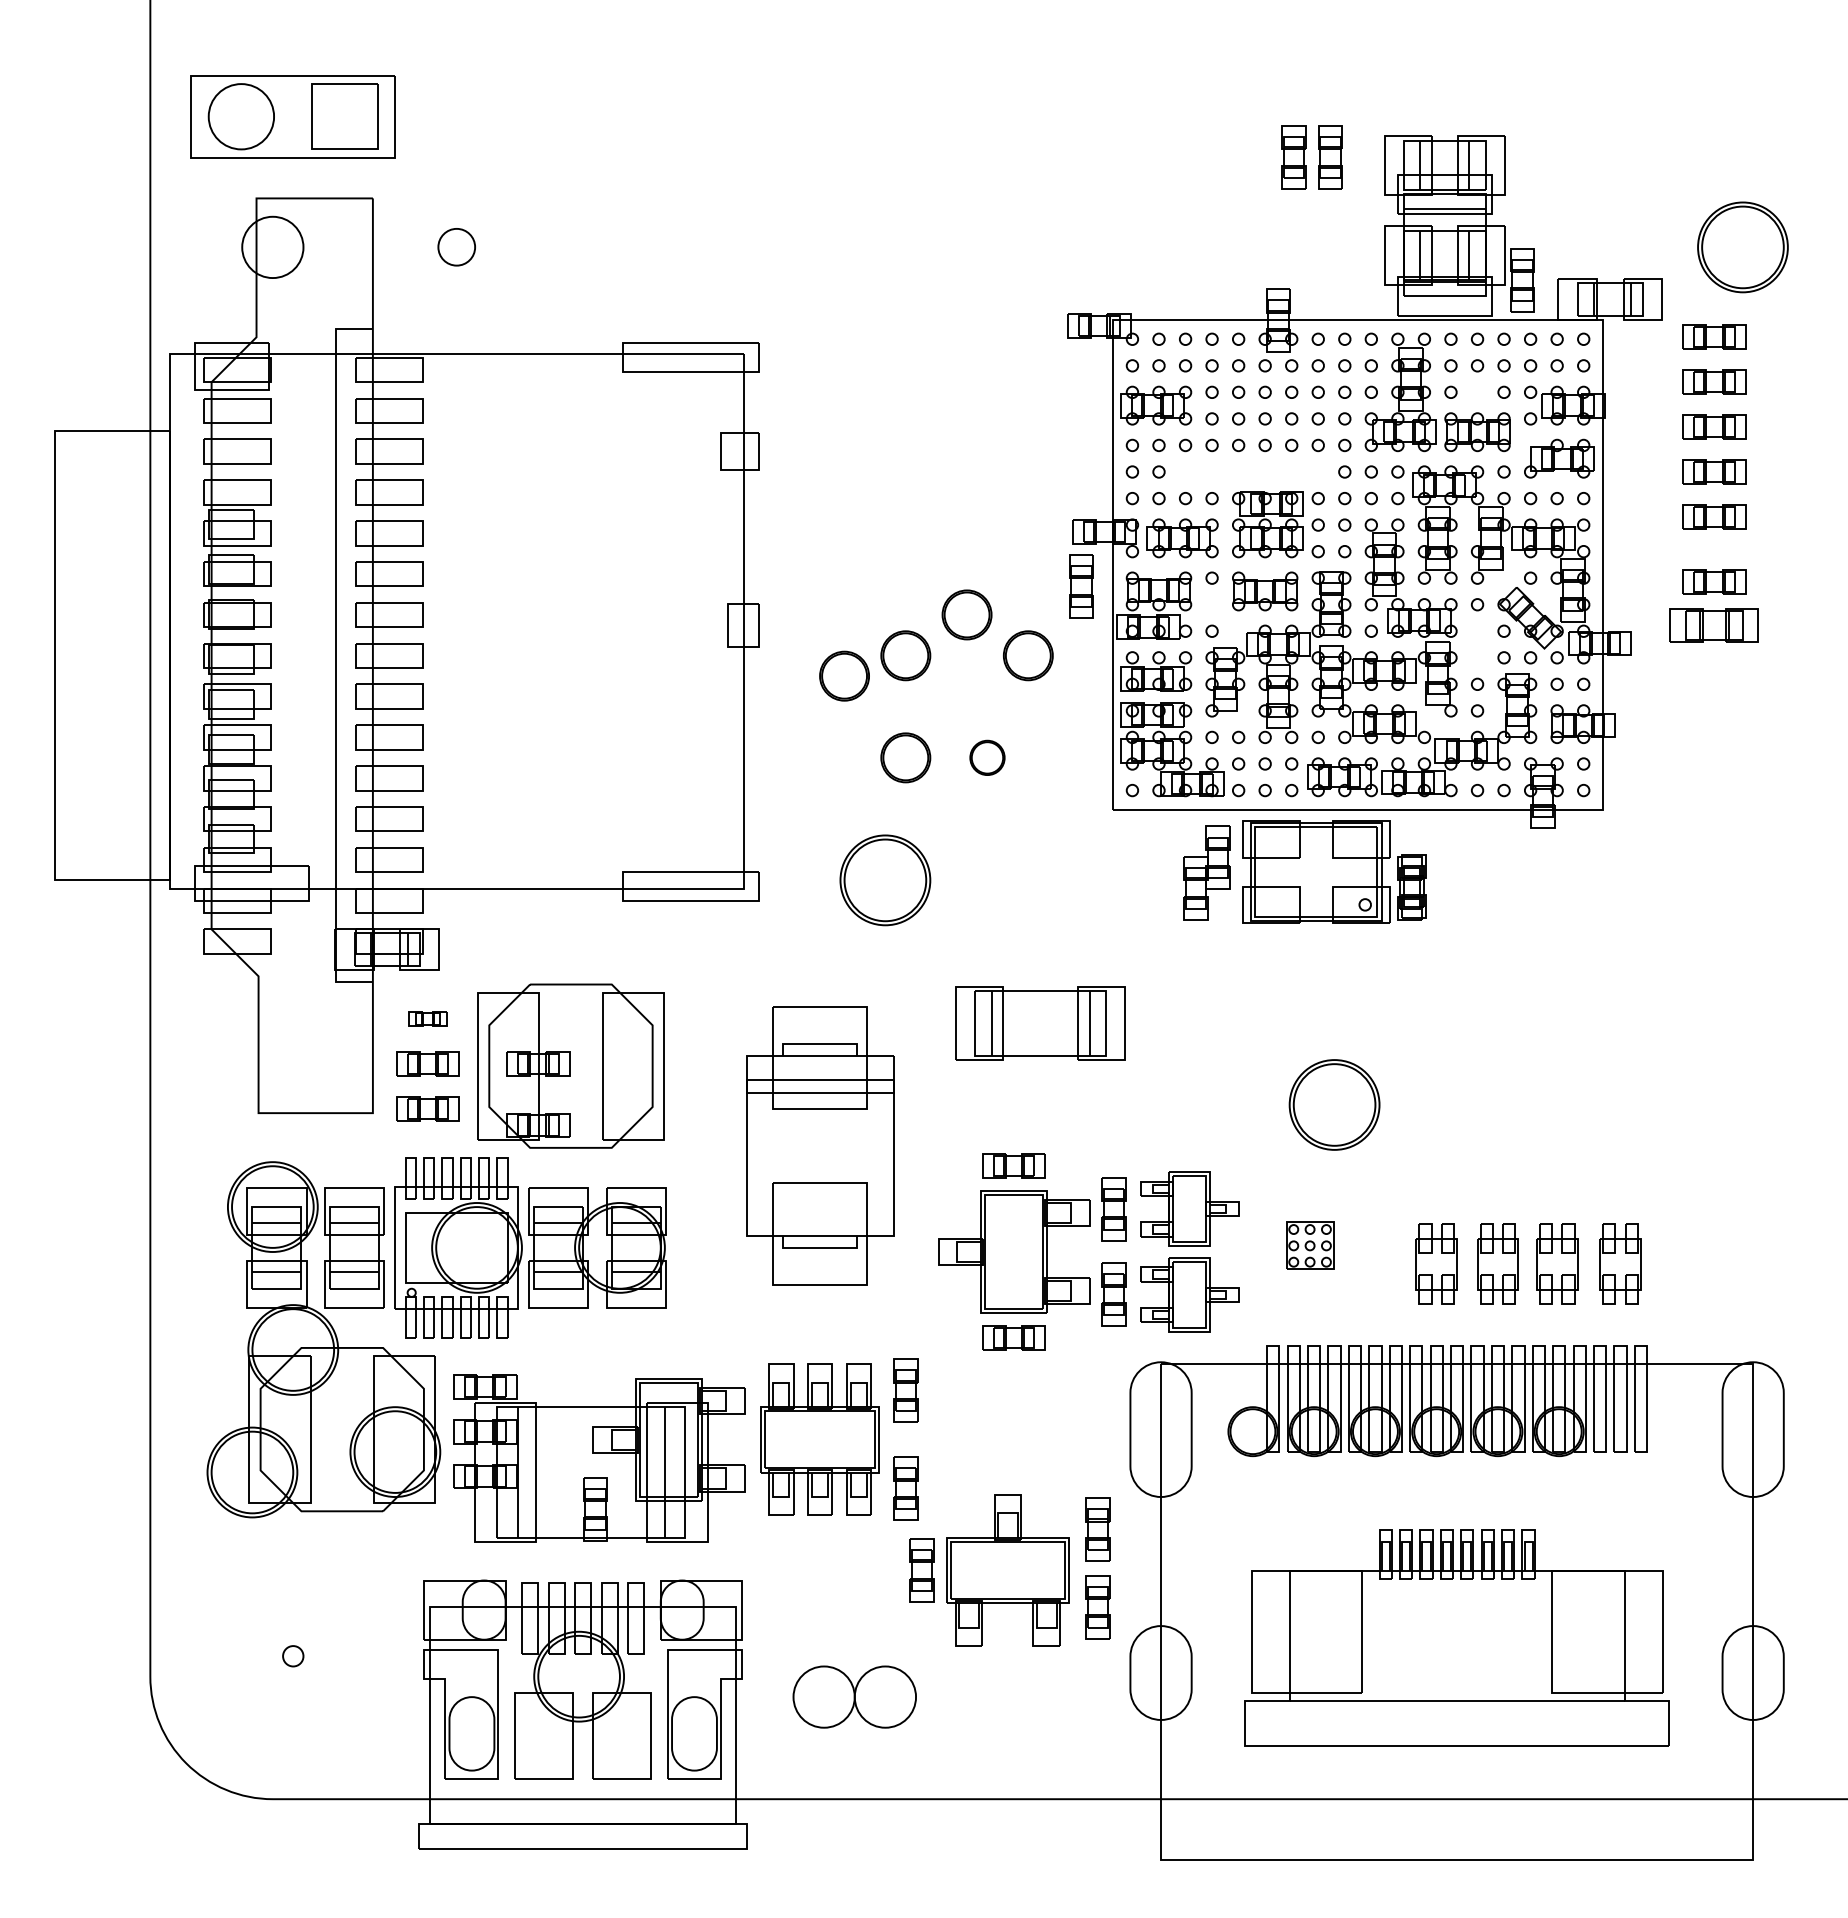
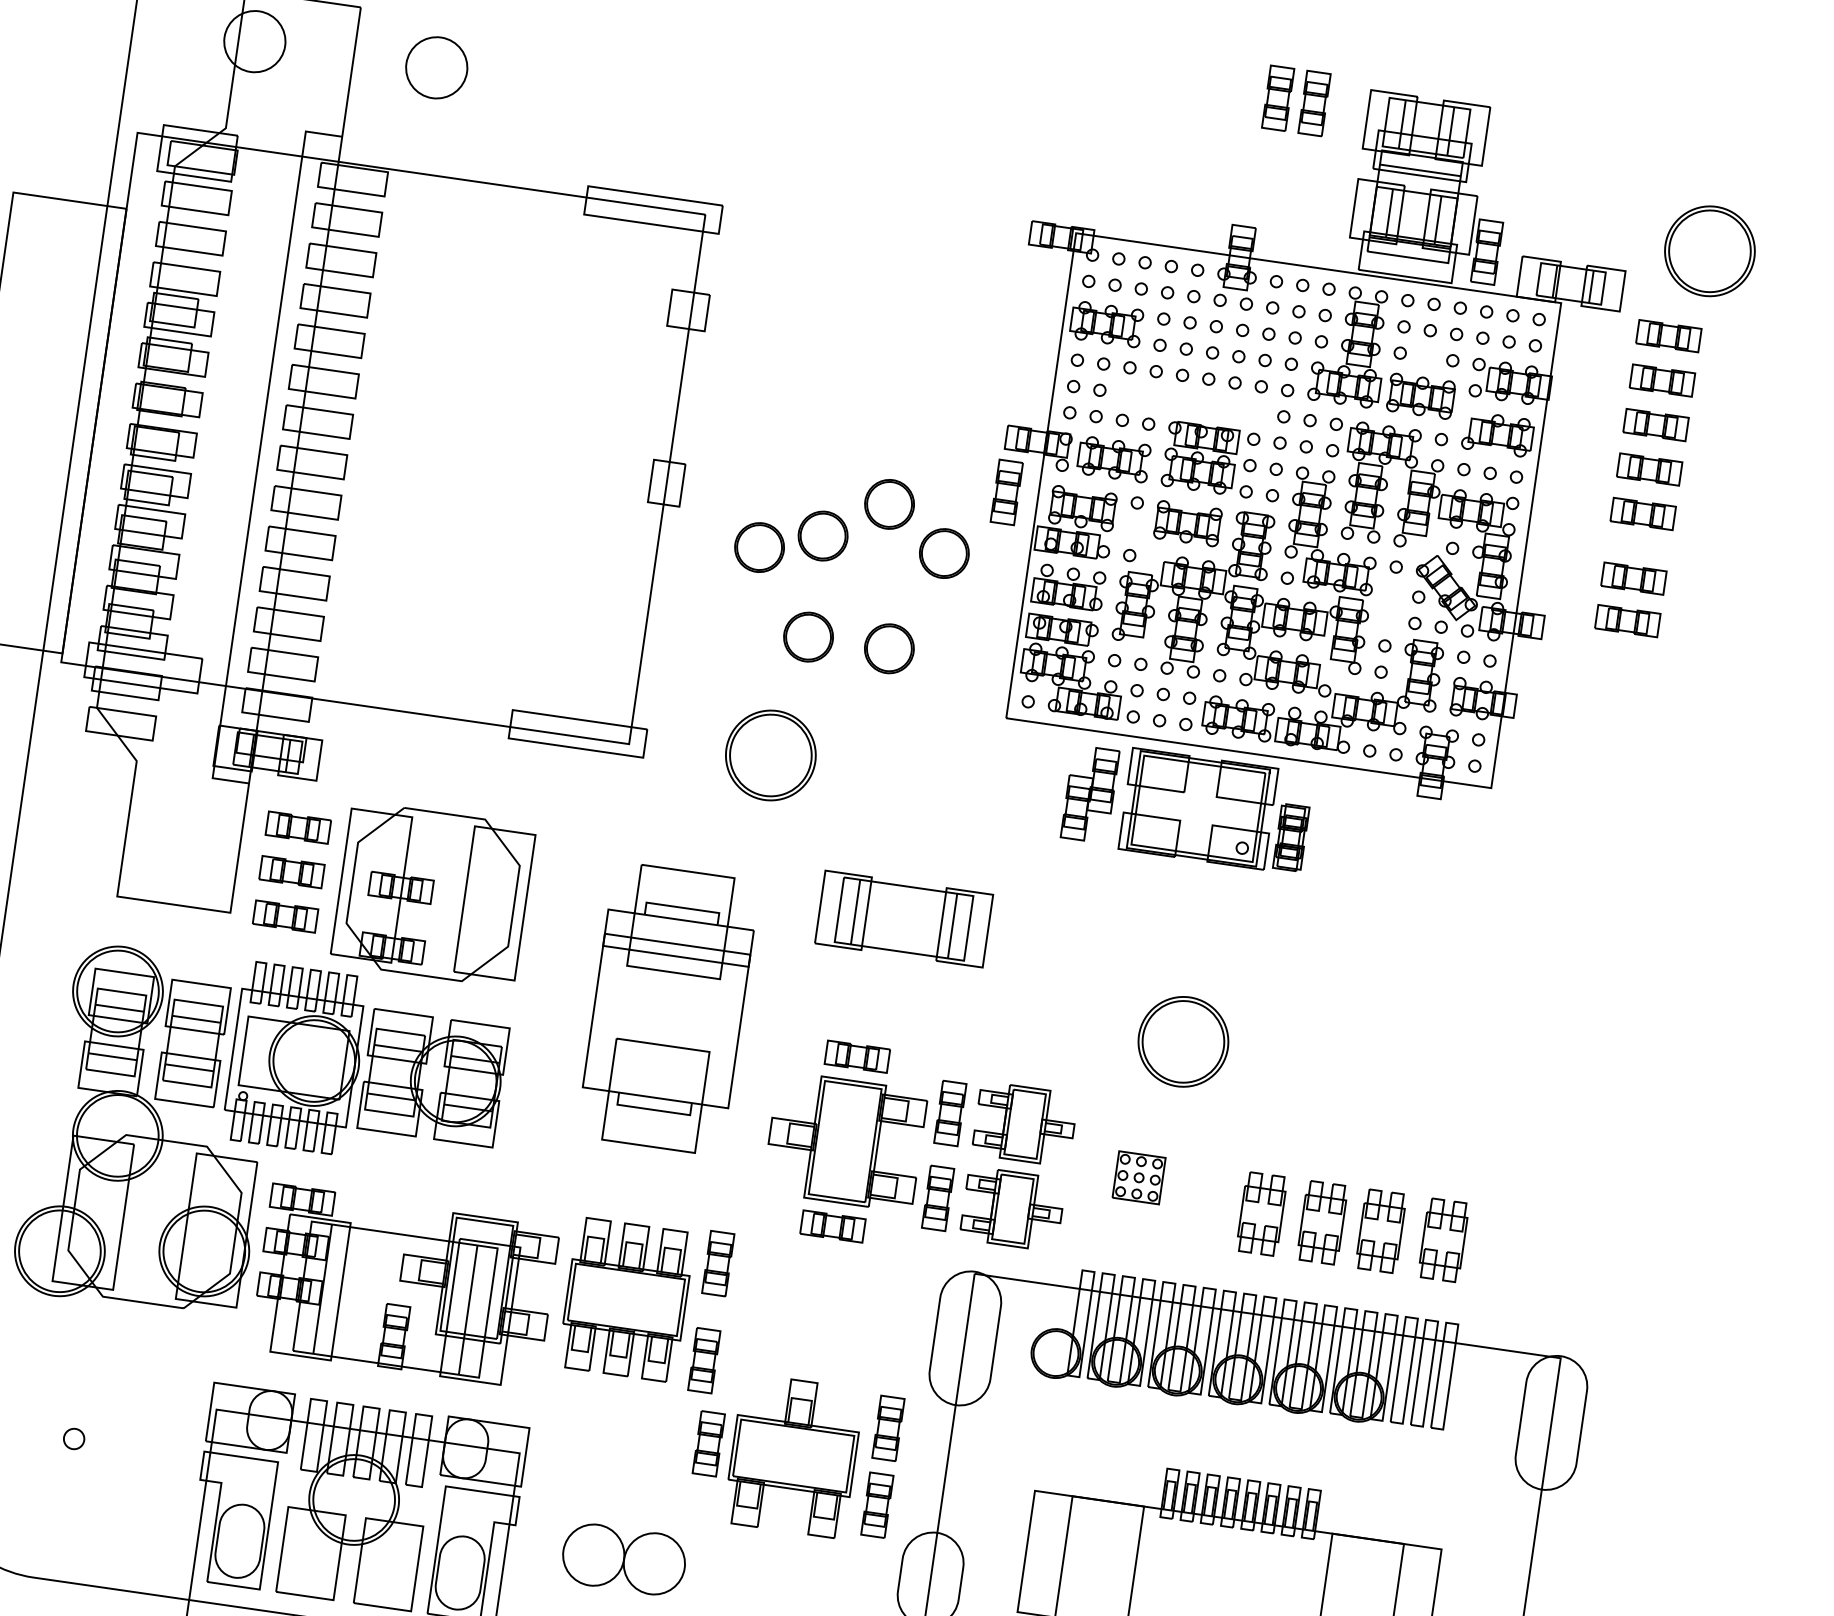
circle: (456, 246) -> (436, 66), size x1.67
part: (1714, 624) -> (1627, 620), size x0.71
part: (987, 757) -> (889, 648), size x1.43
part: (427, 1018) -> (297, 826), size x1.67

